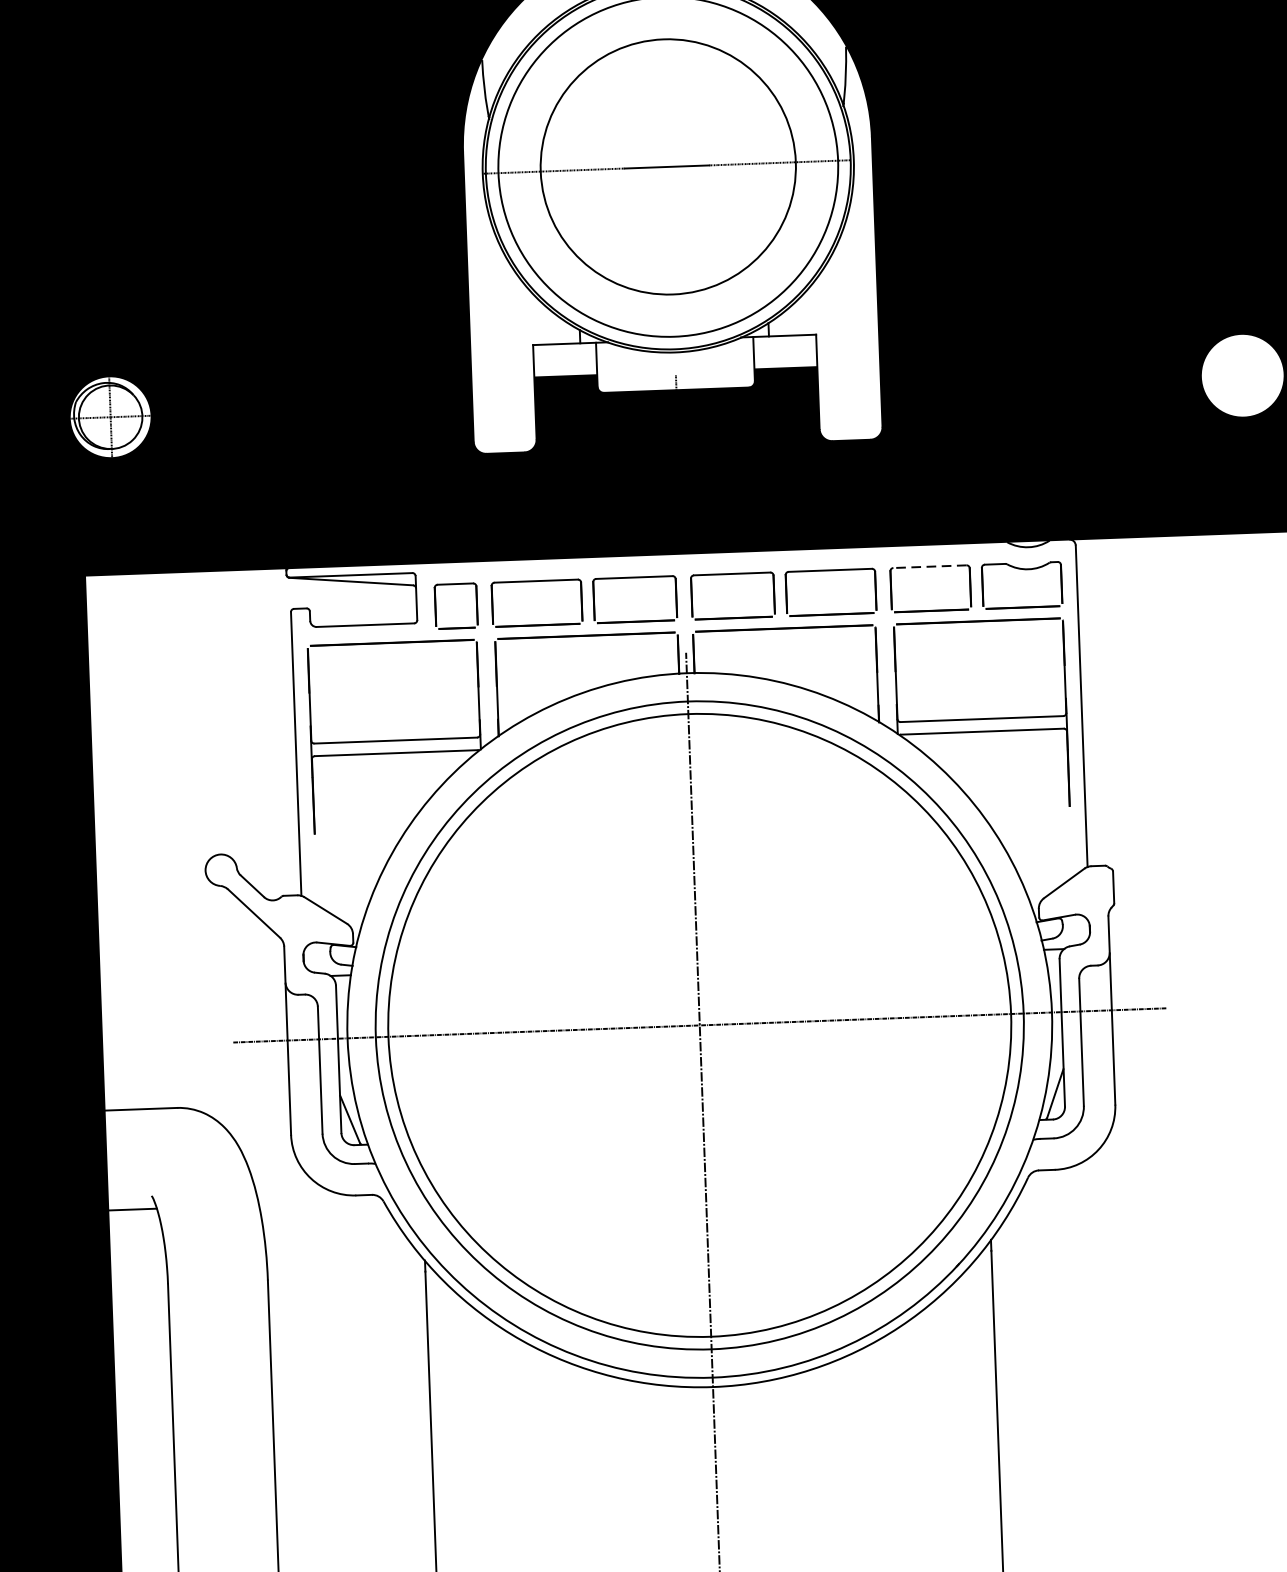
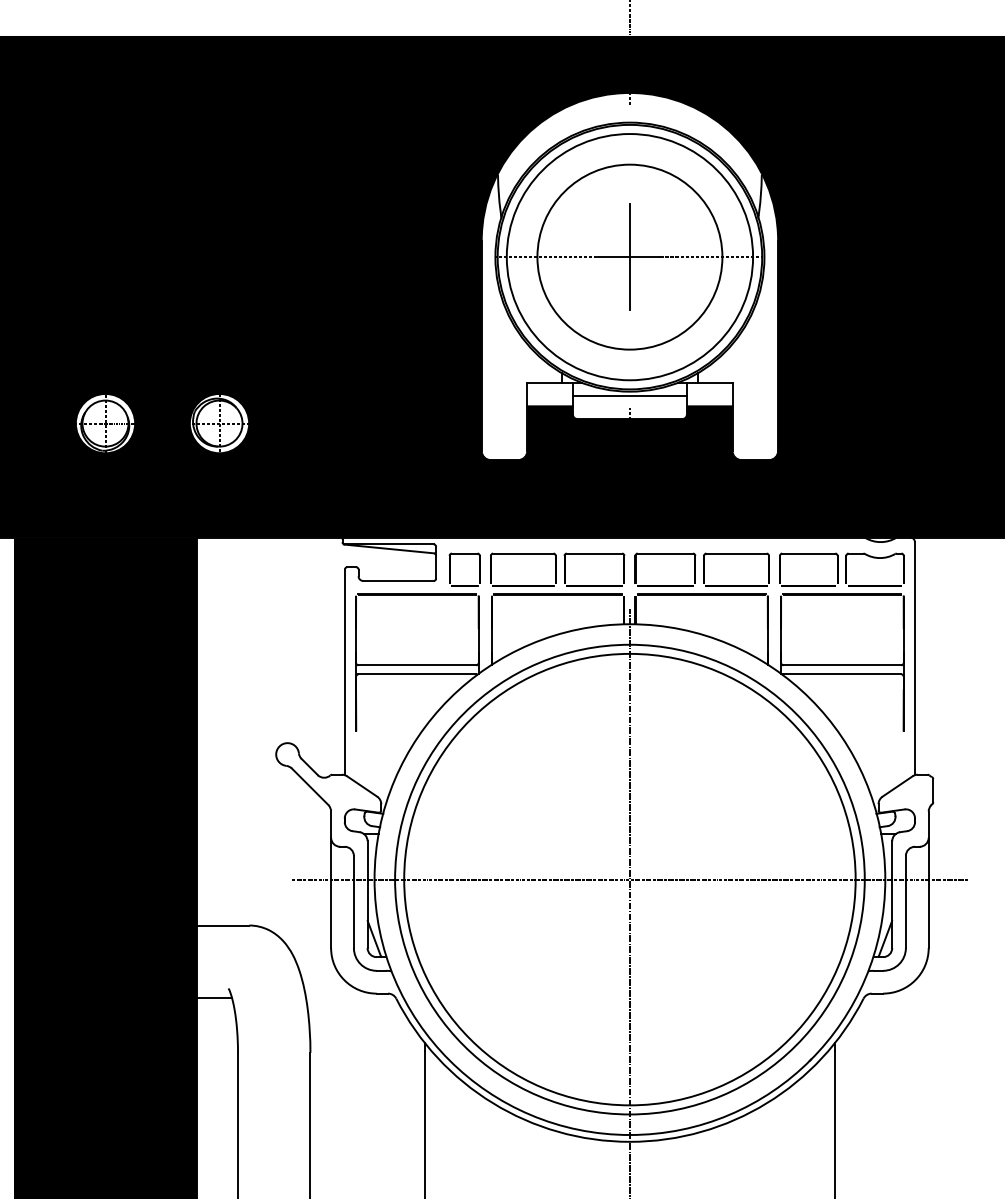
line: (667, 166) -> (629, 256), added
line: (674, 359) -> (629, 396), added
line: (929, 566) -> (808, 553), dashed -> solid

